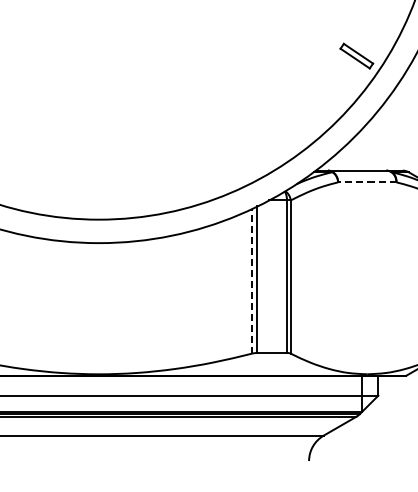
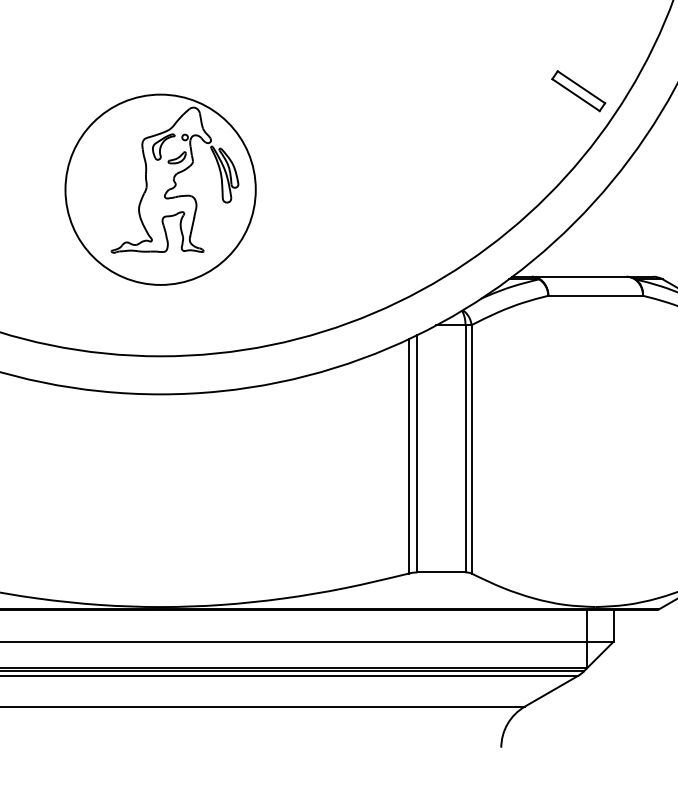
part: (98, 116) -> (159, 189), added
line: (366, 182) -> (594, 296), dashed -> solid
line: (252, 280) -> (409, 454), dashed -> solid

